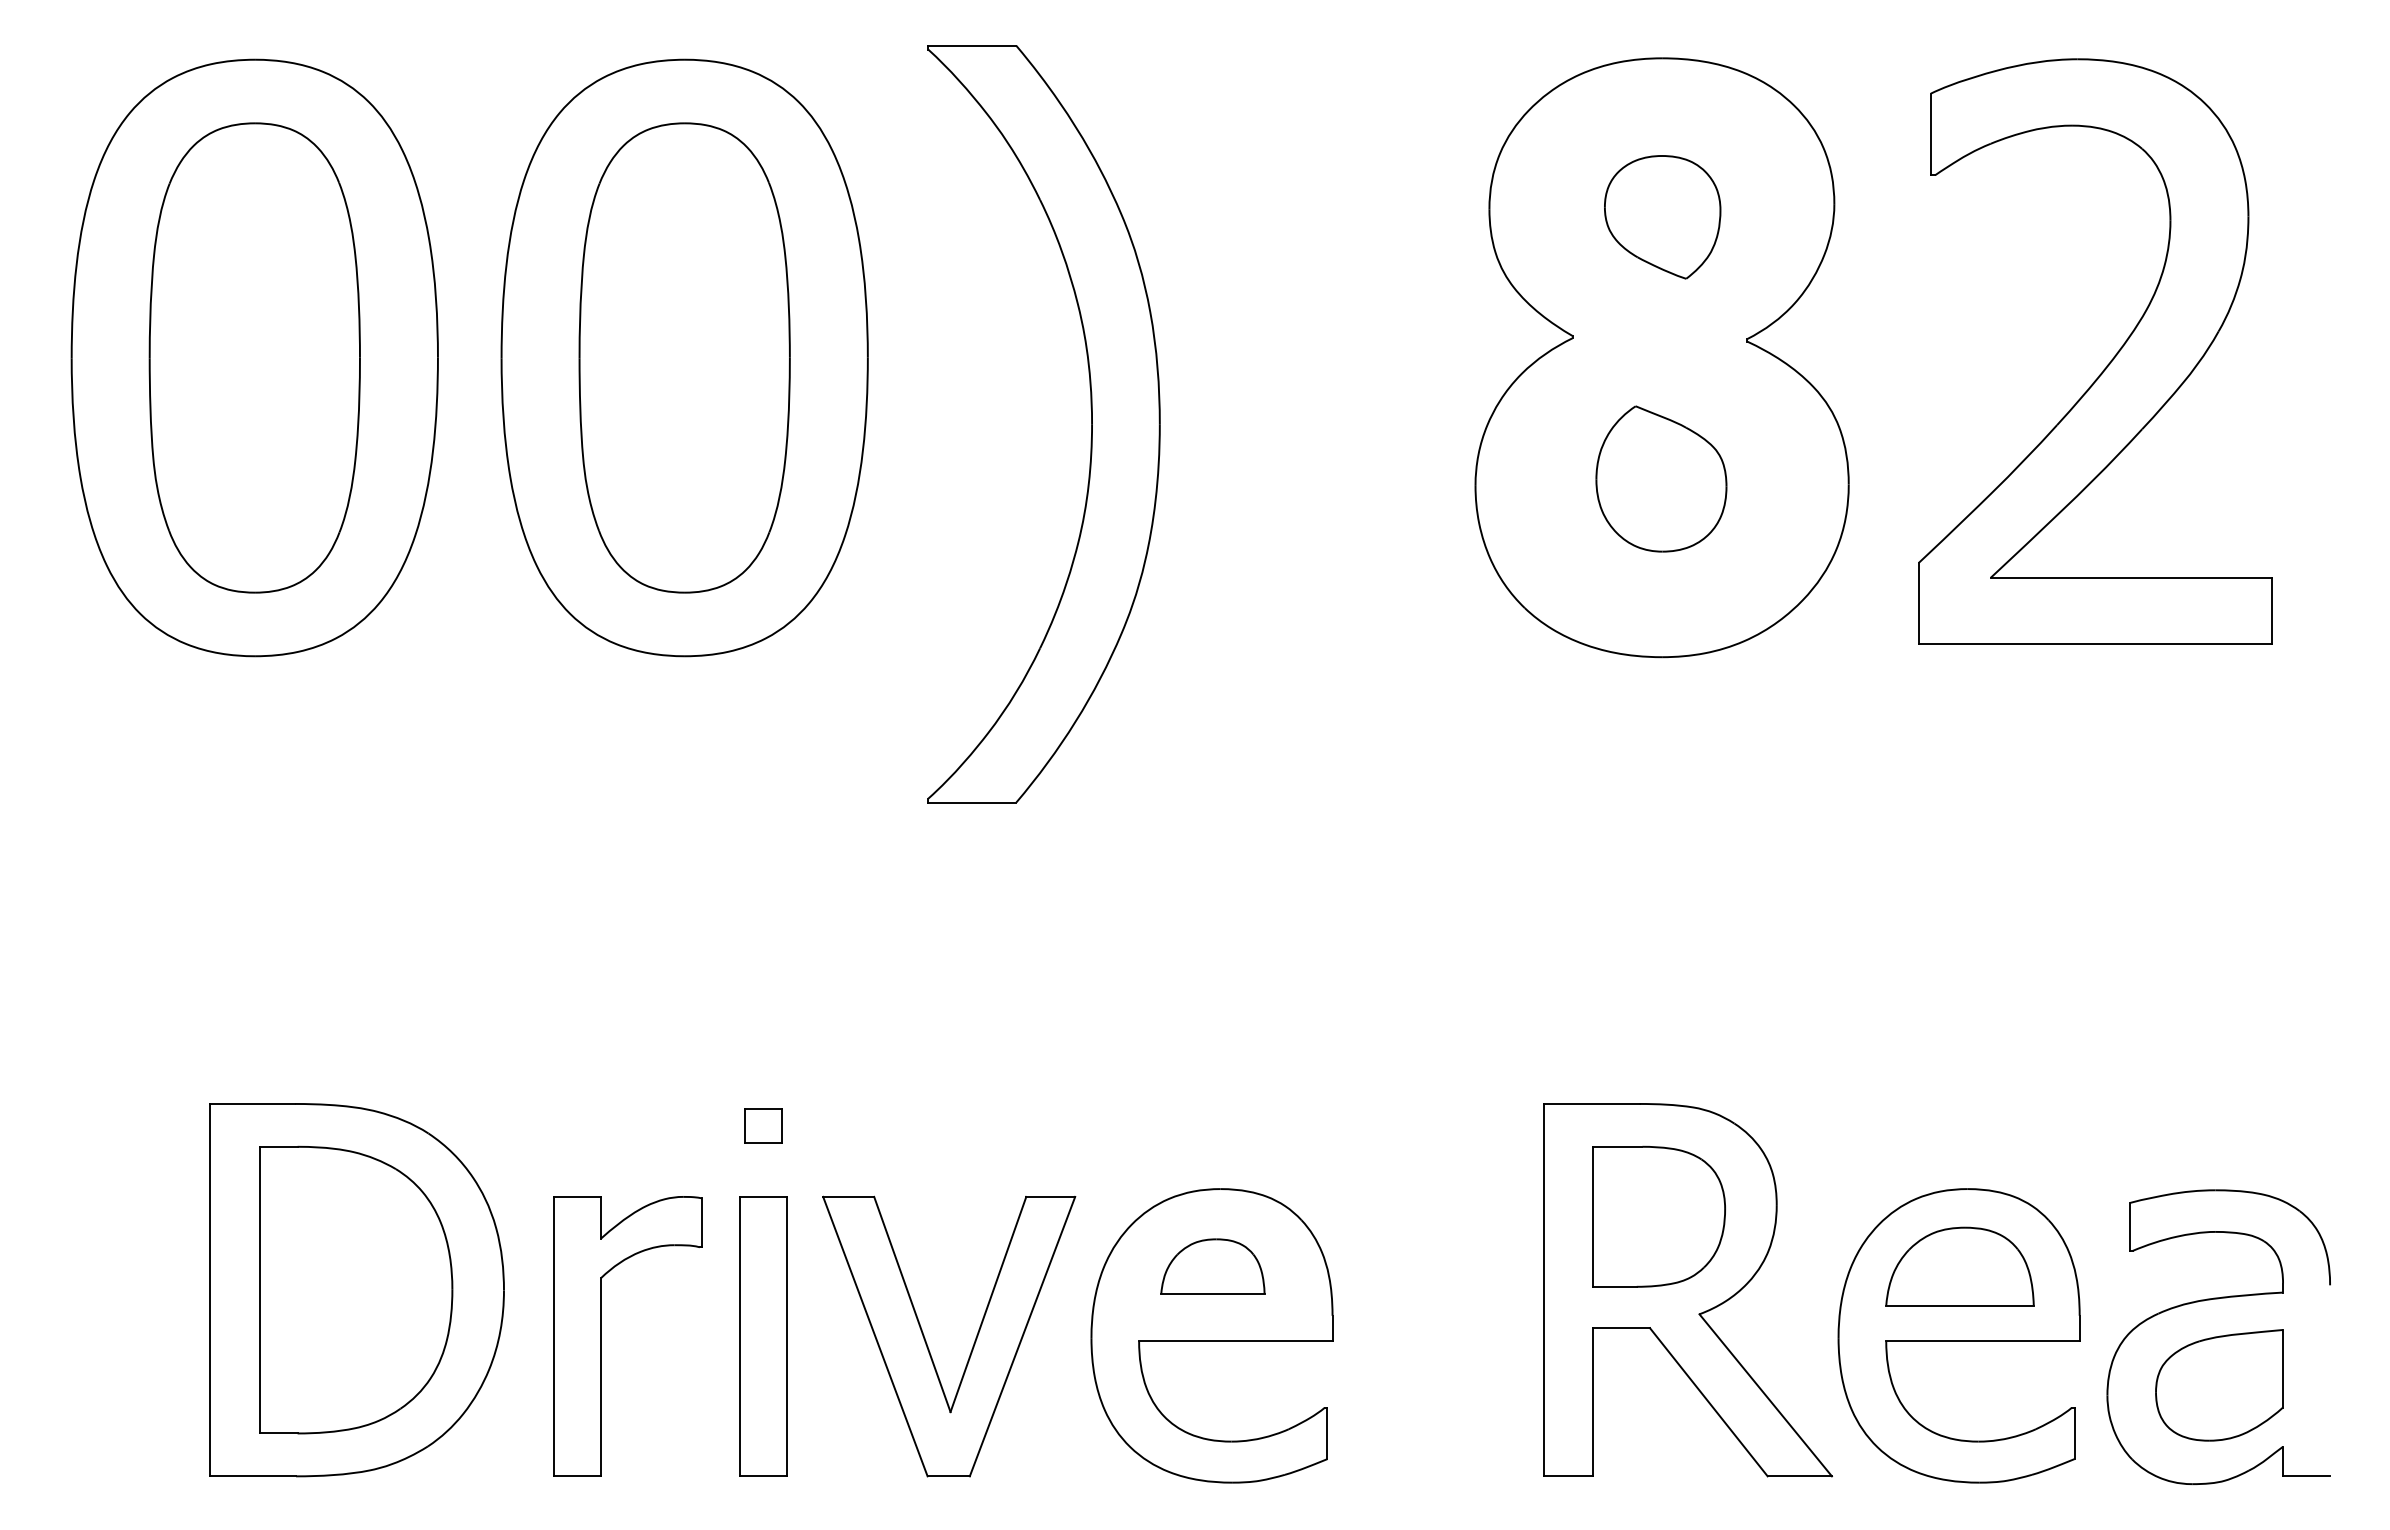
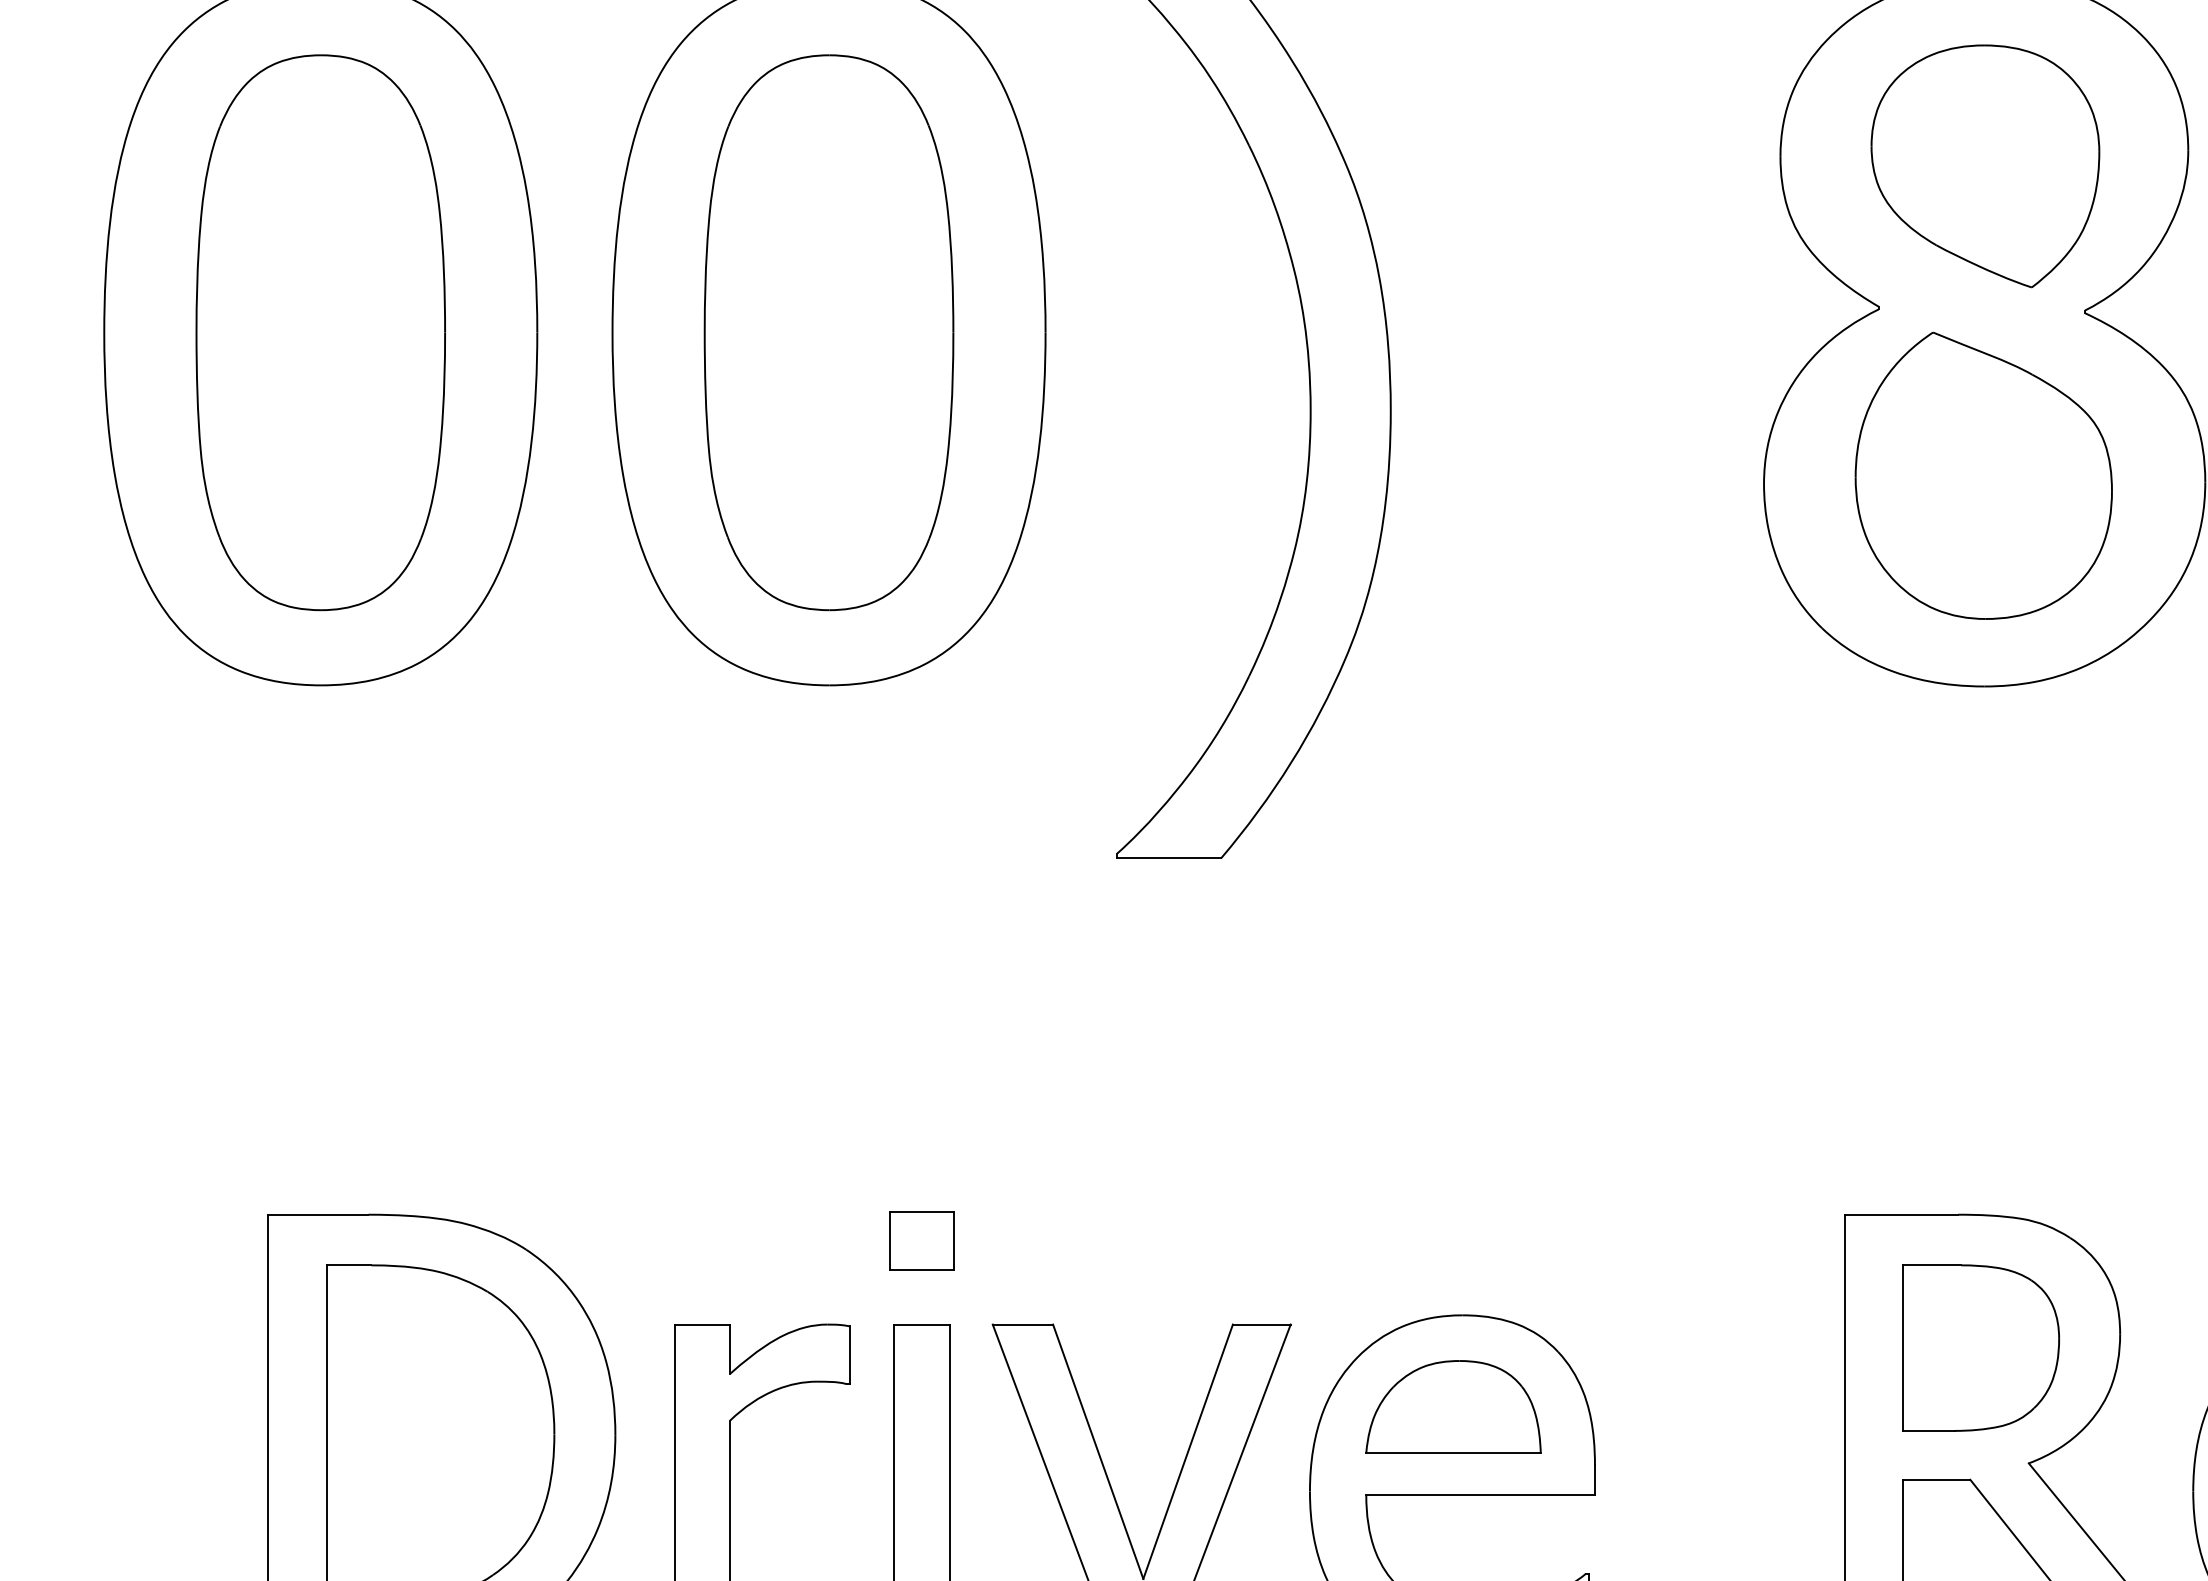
part: (1662, 217) -> (1985, 166), size x1.67
part: (1661, 478) -> (1983, 475), size x1.67
part: (763, 1125) -> (922, 1240), size x1.43
part: (1212, 1266) -> (1453, 1406), size x1.43

